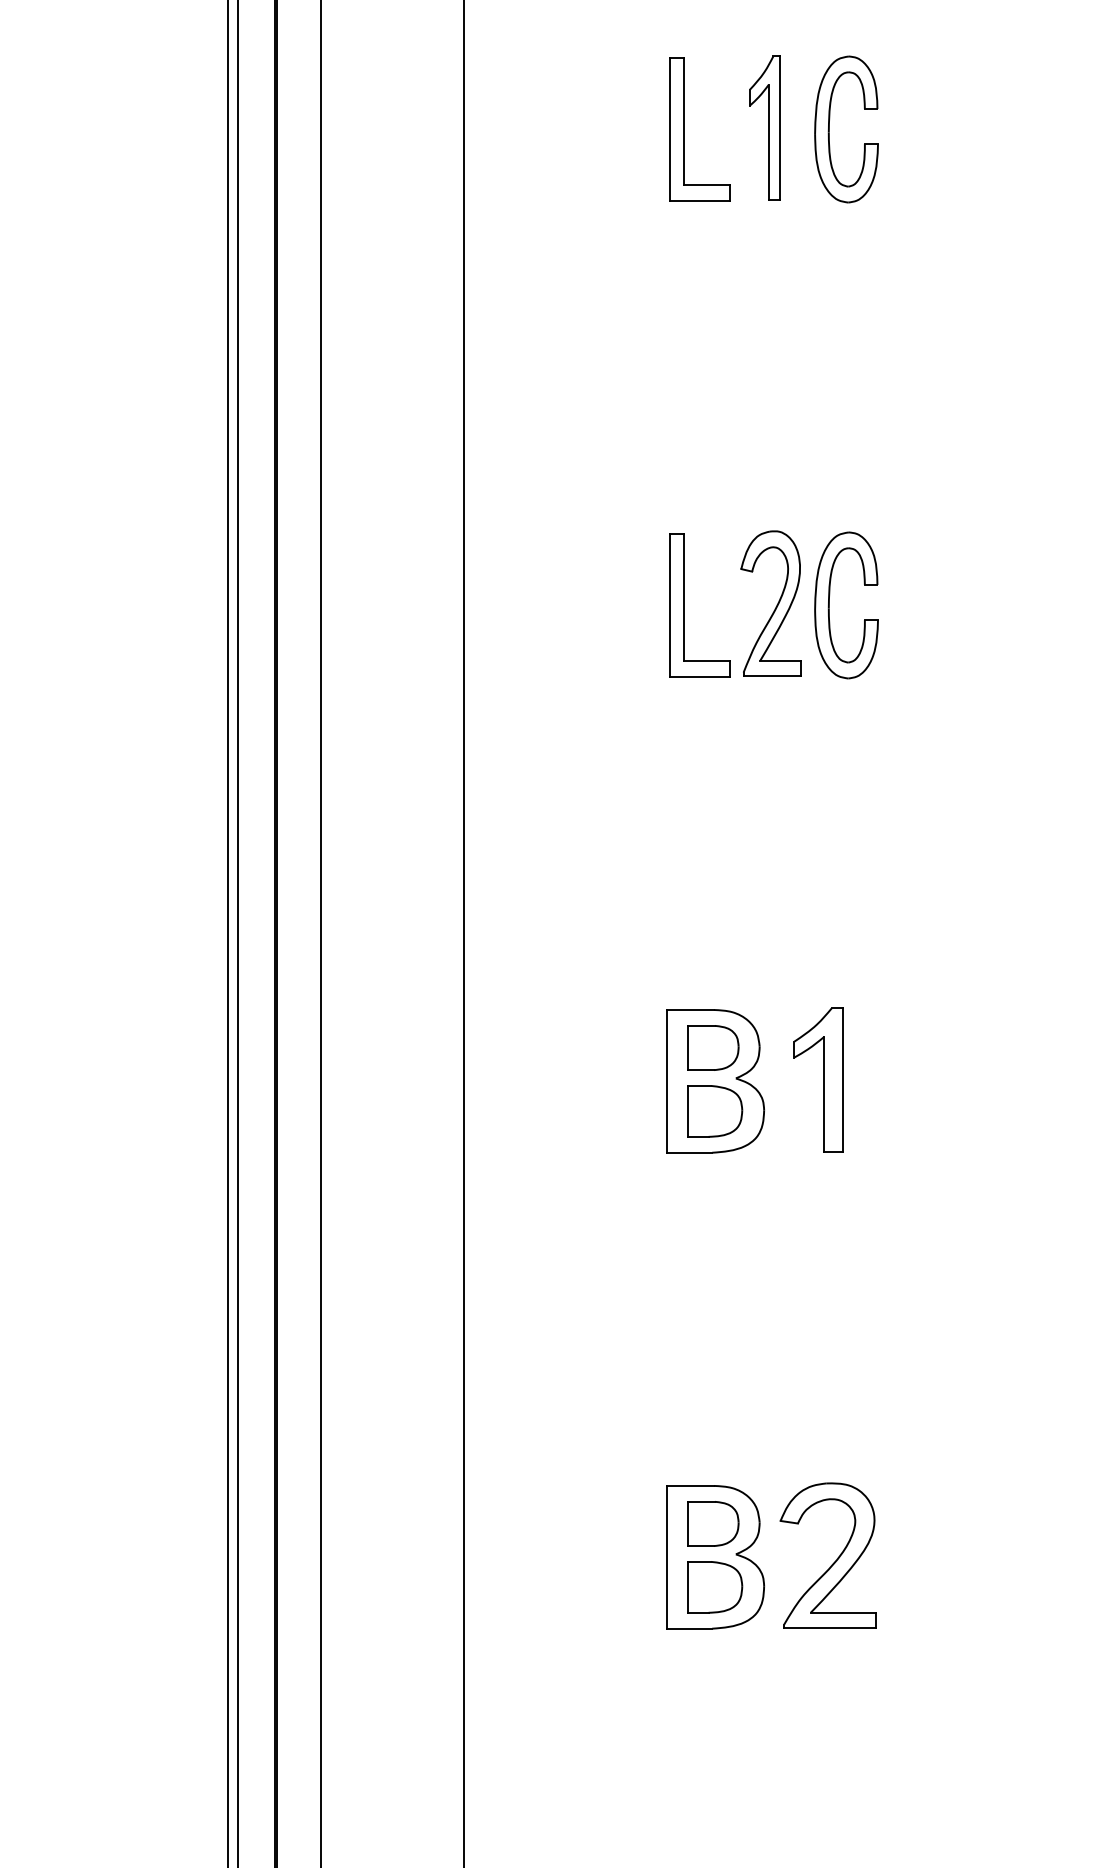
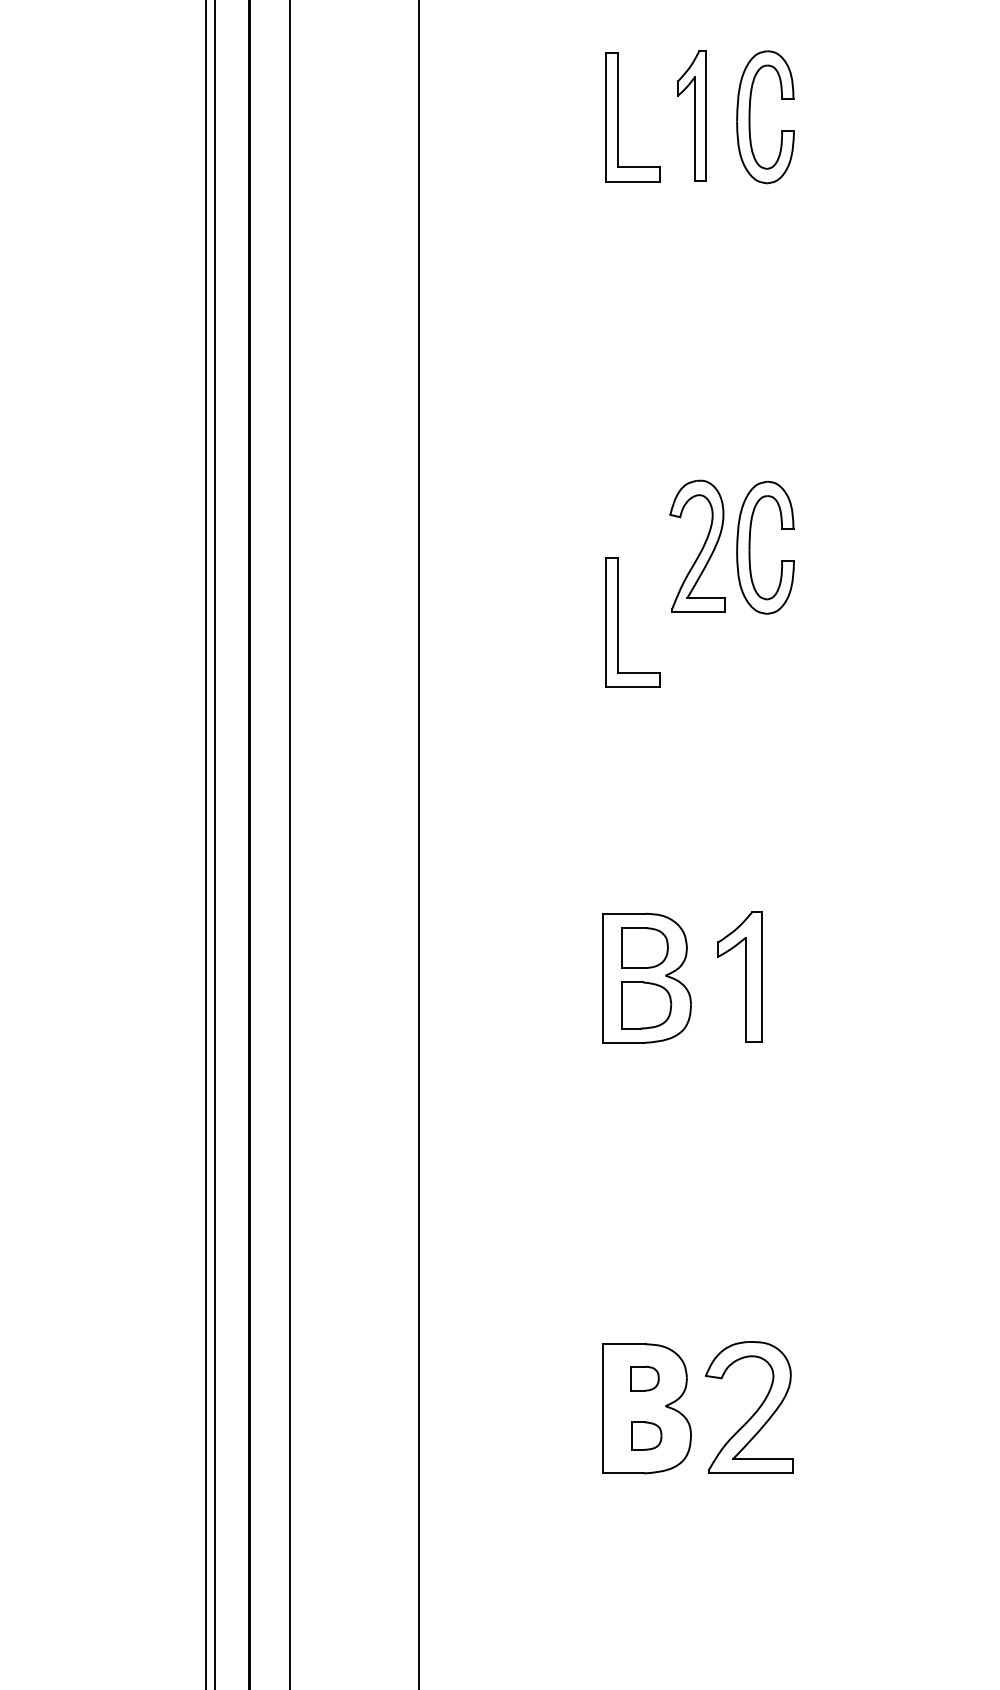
part: (684, 605) -> (618, 622), moved
part: (713, 1523) -> (645, 1378), size x0.6
part: (715, 1587) -> (646, 1436), size x0.6

